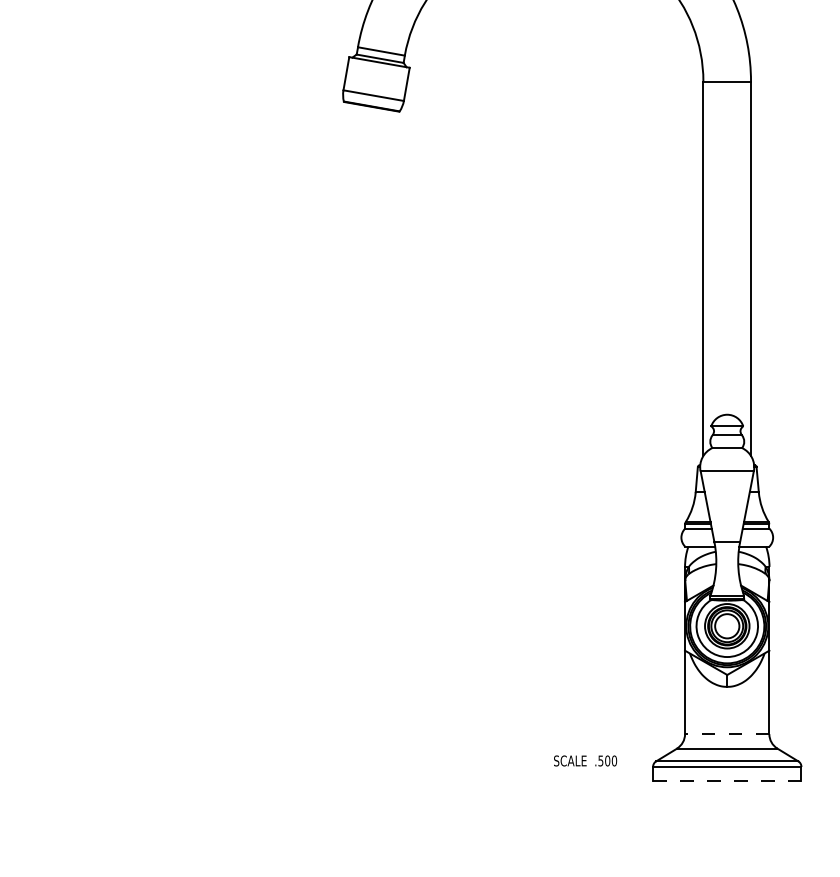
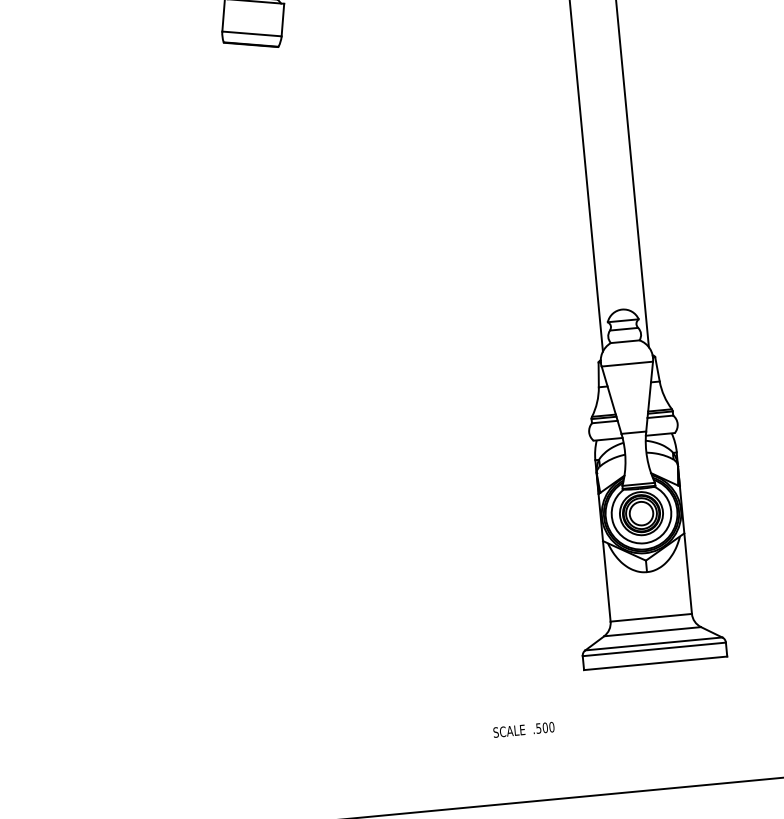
line: (726, 734) -> (650, 618), dashed -> solid
text: (585, 760) -> (523, 729), moved
line: (726, 781) -> (654, 663), dashed -> solid

